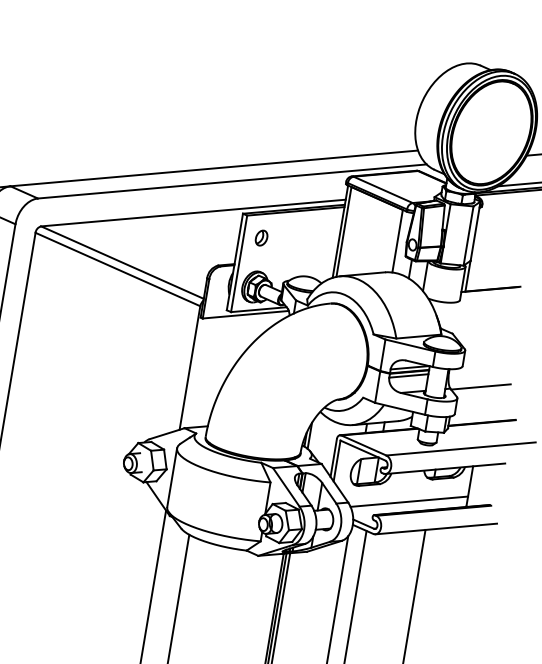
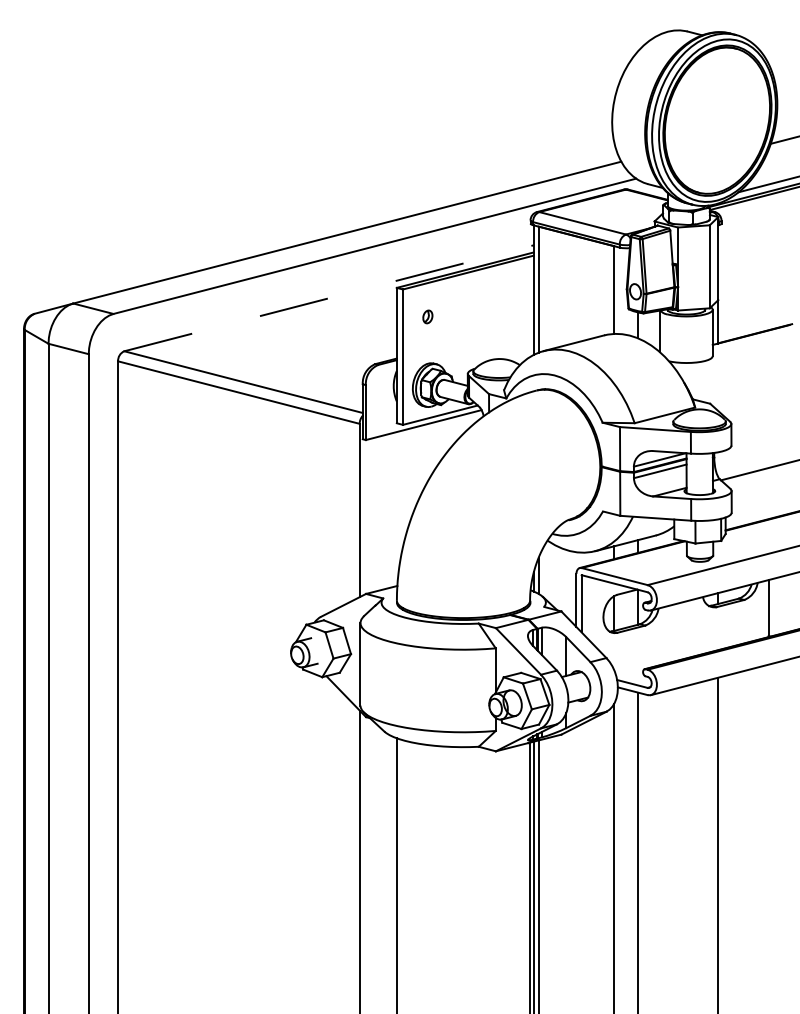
line: (193, 213) -> (329, 298), solid -> dashed
part: (261, 237) -> (427, 316), size x0.6
line: (409, 501) -> (689, 642), removed

